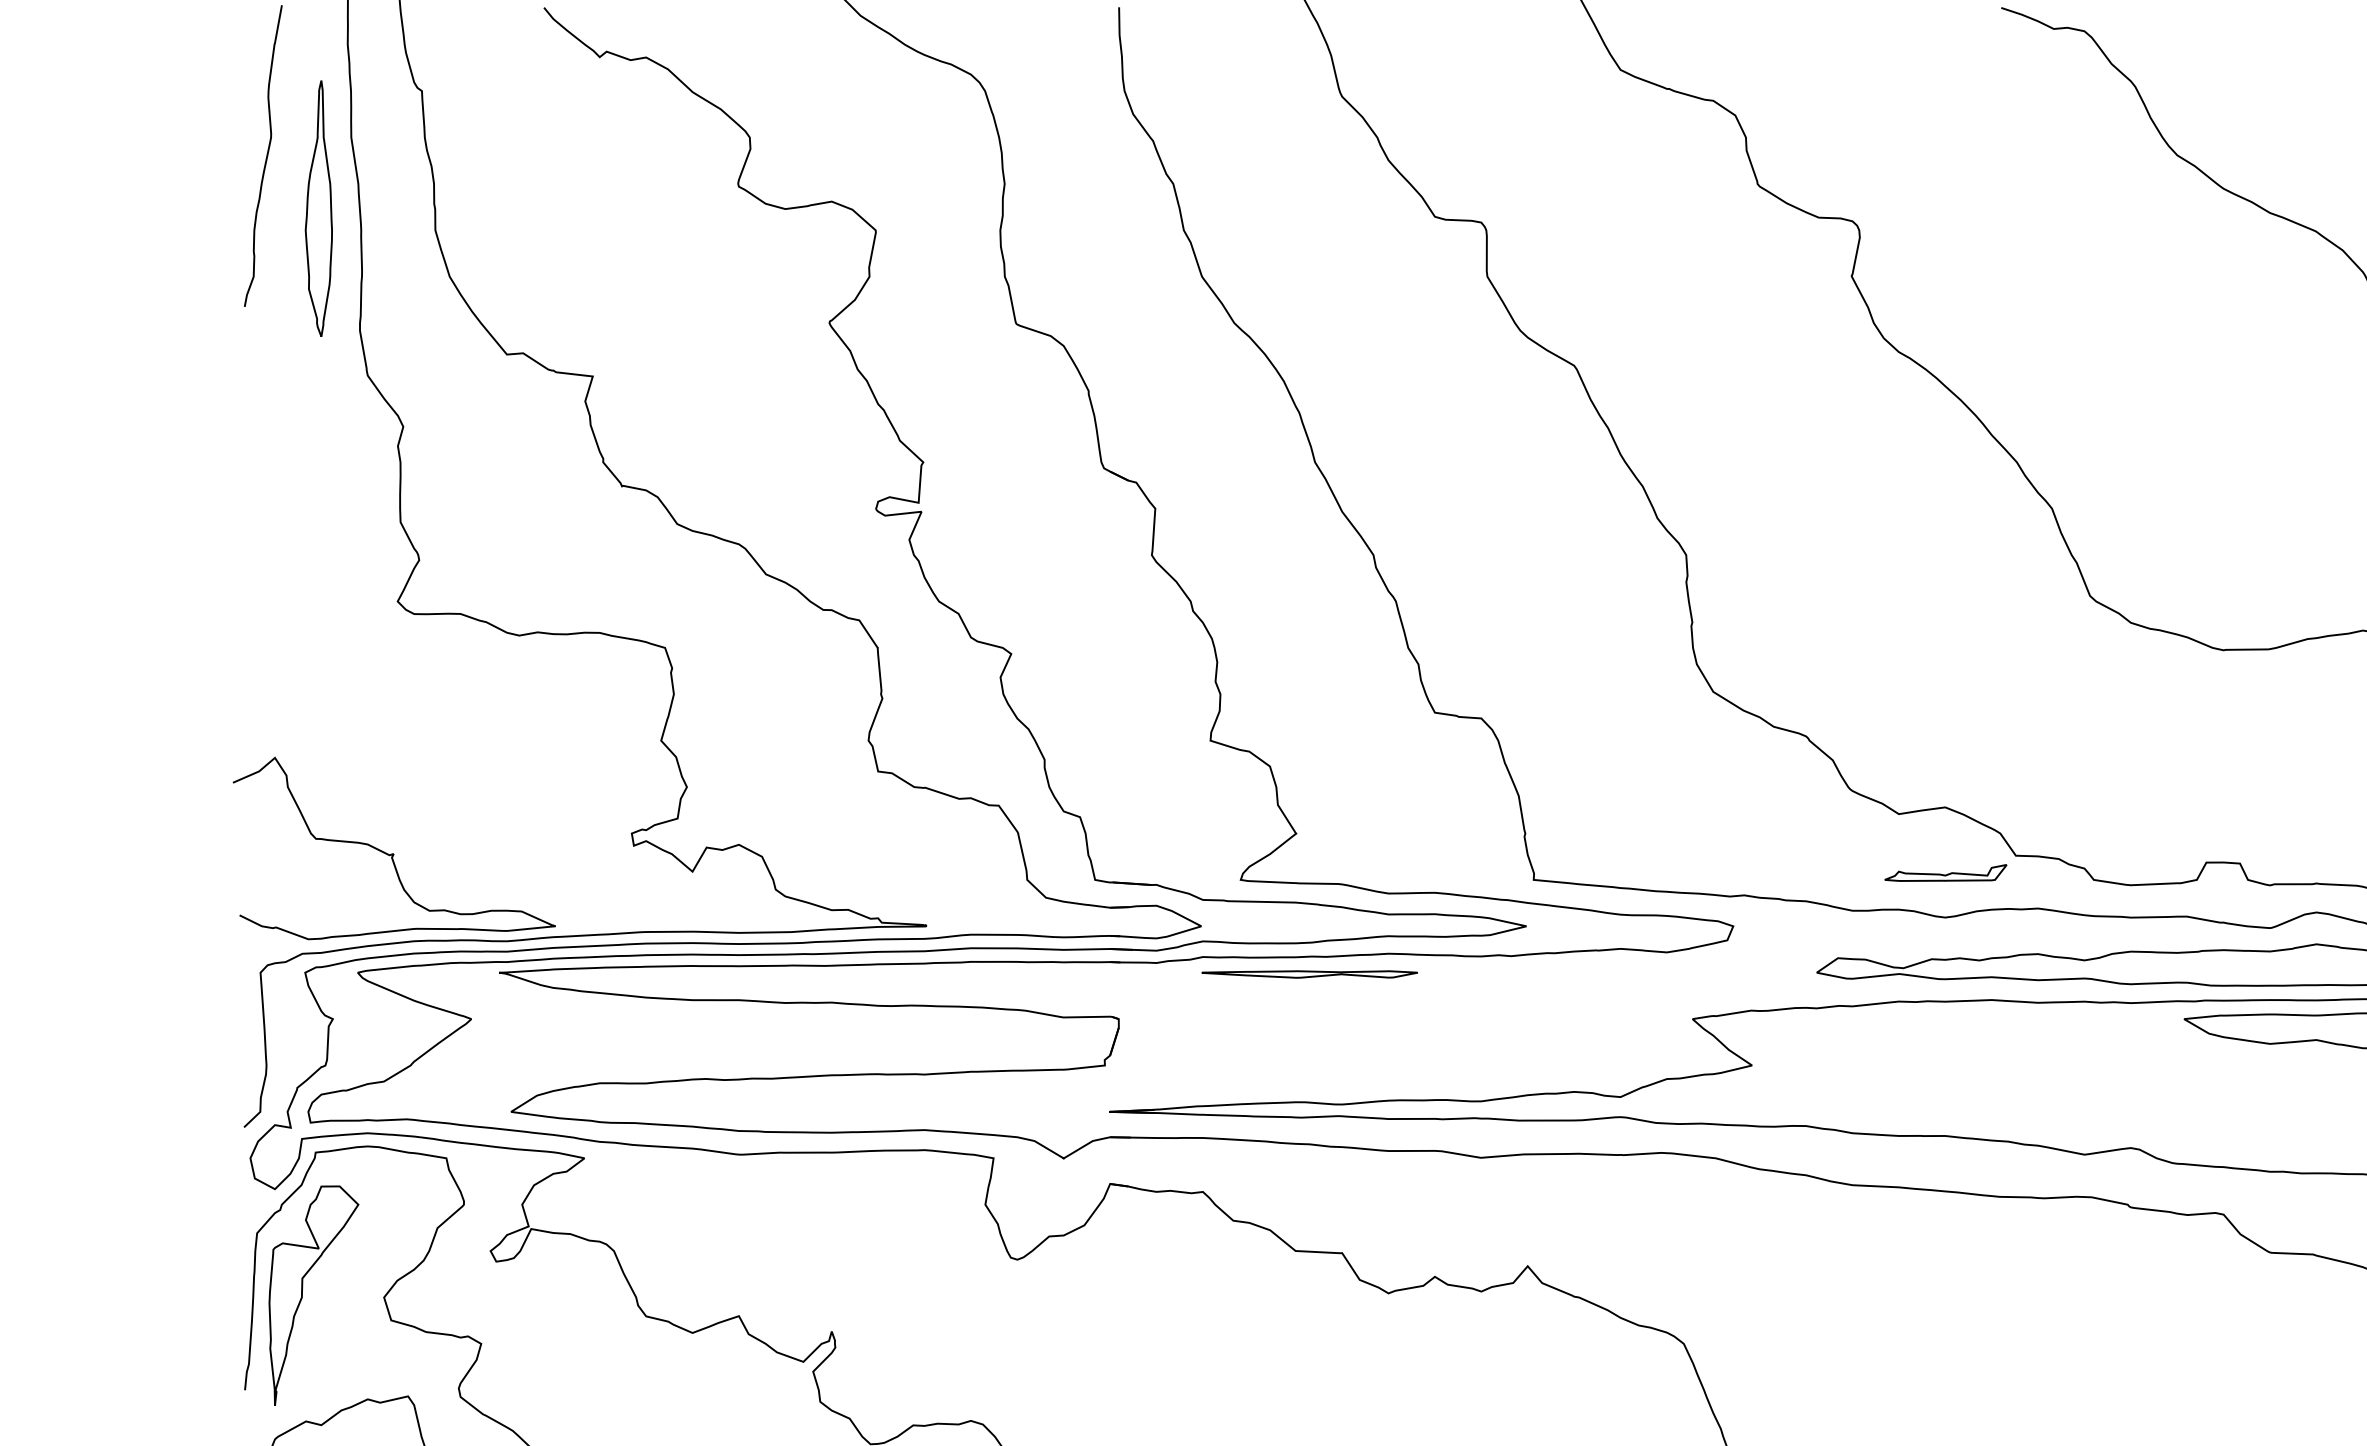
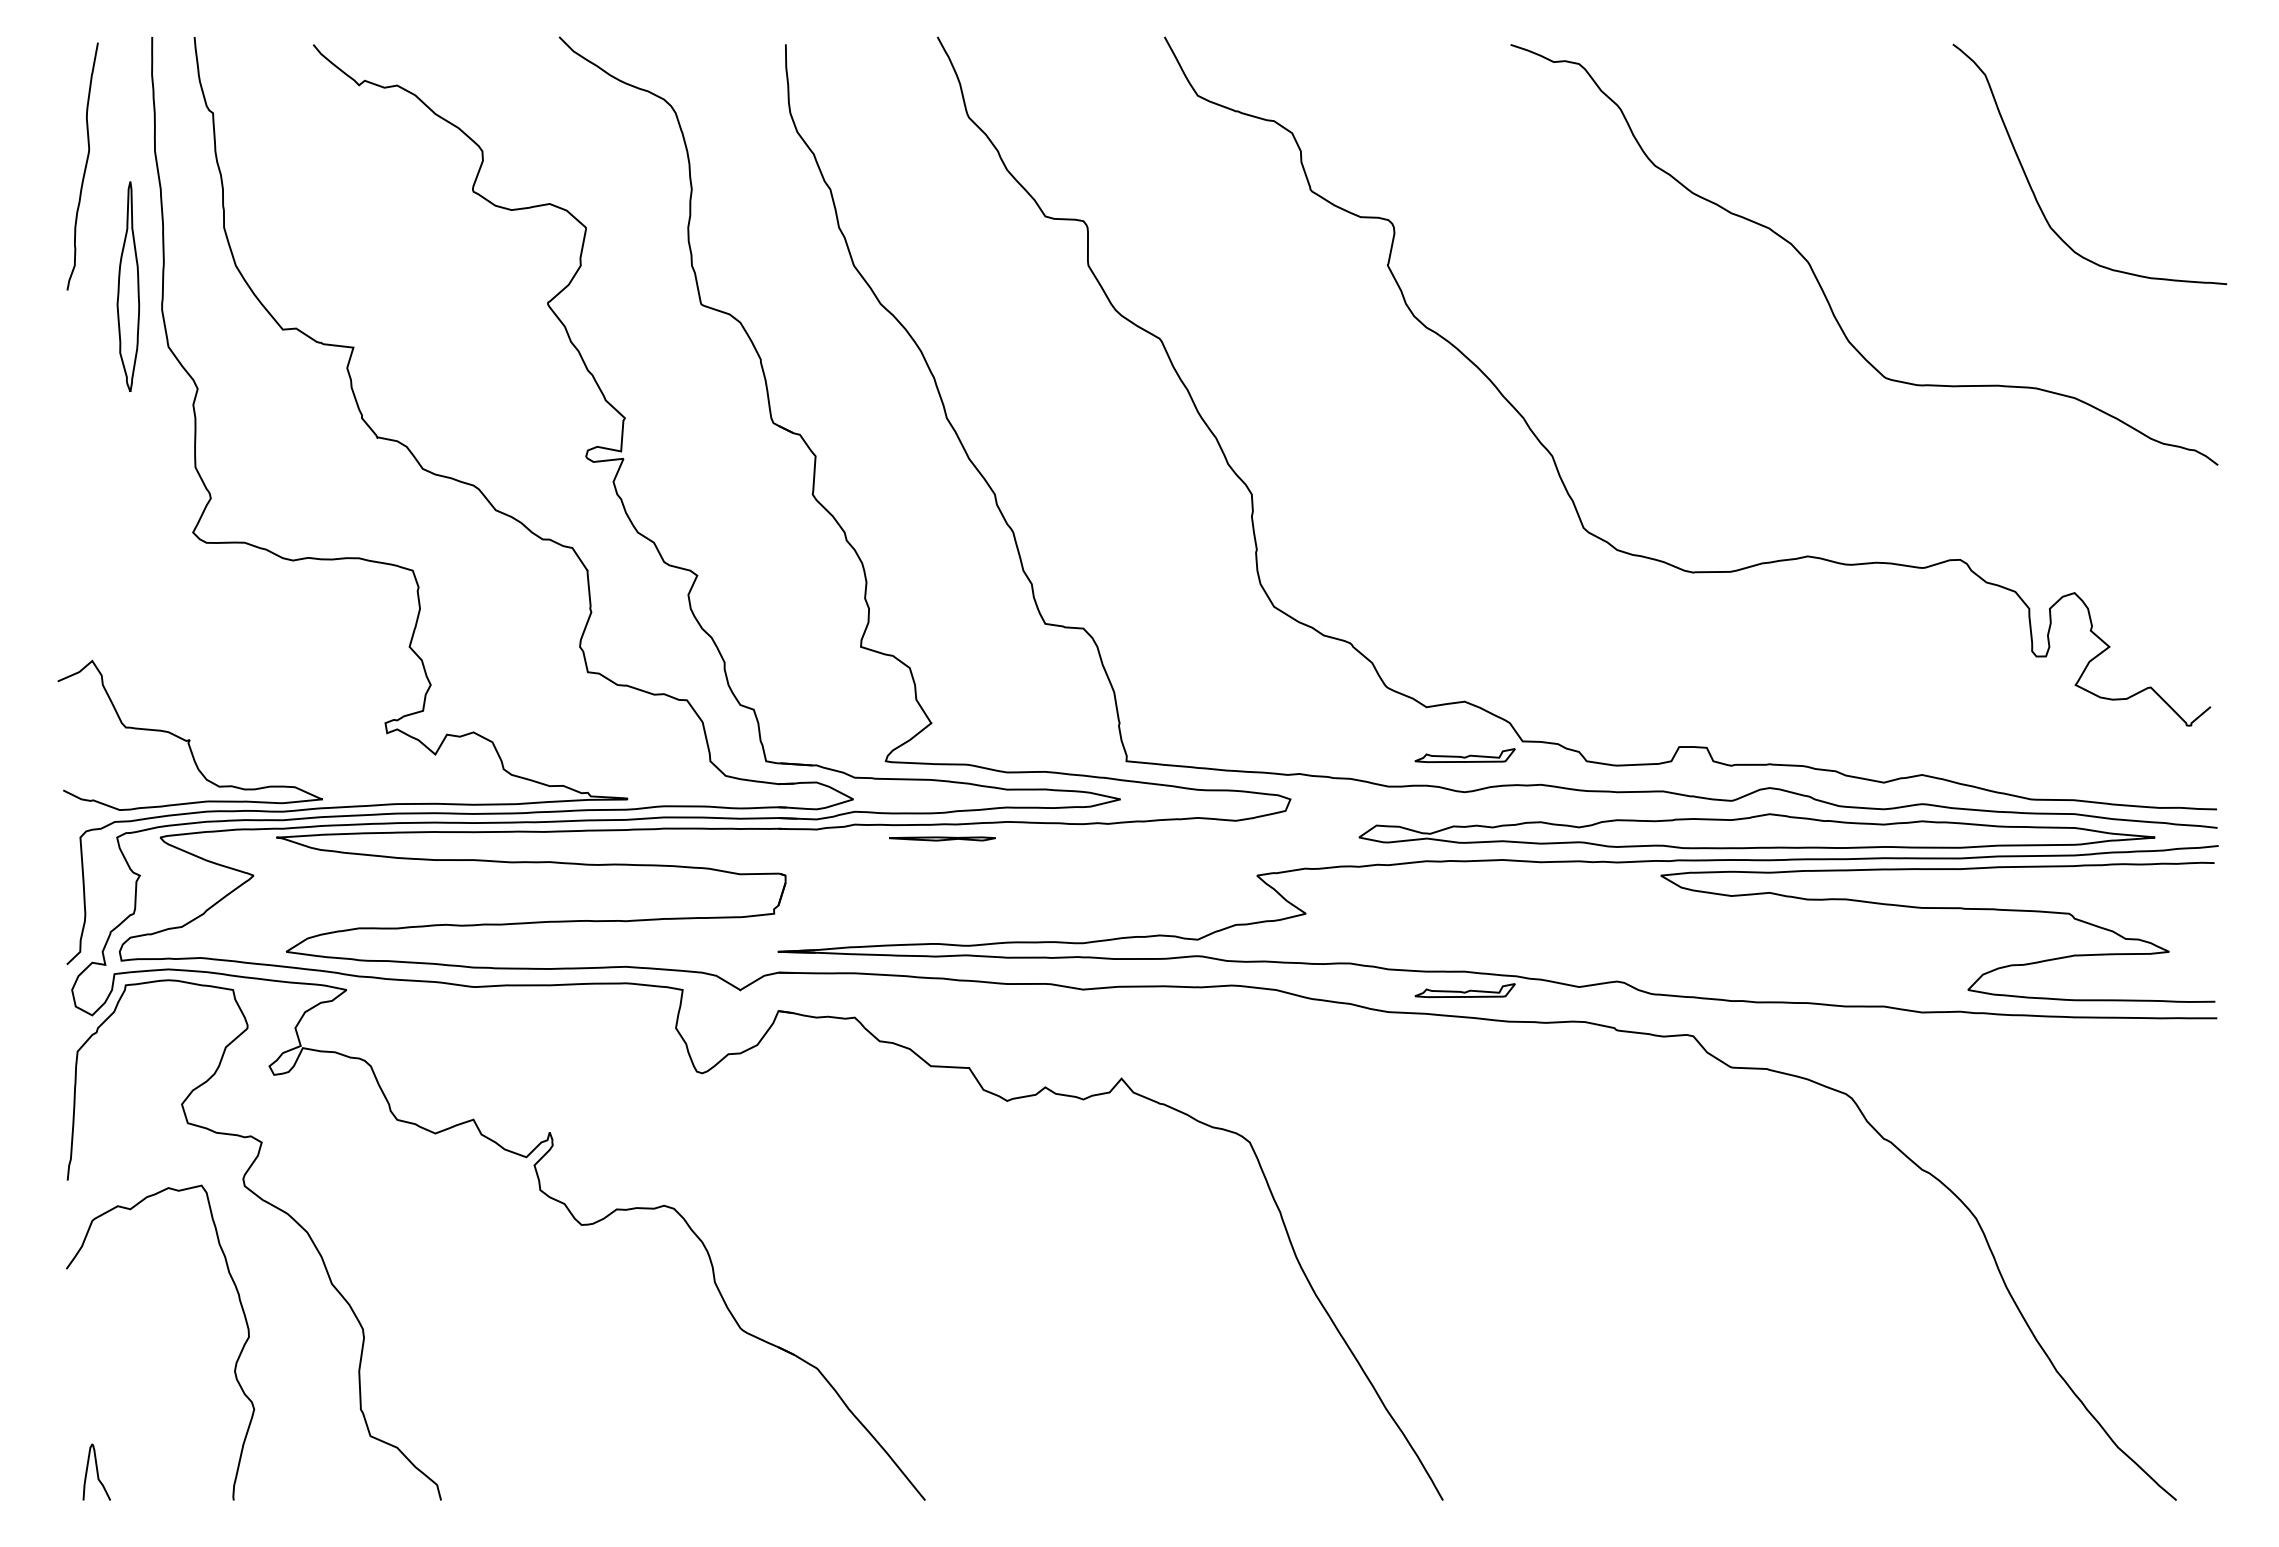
part: (319, 208) -> (128, 286), moved
part: (1309, 973) -> (942, 838), size x0.6
part: (1945, 1158) -> (1464, 990), added
part: (303, 1295) -> (115, 1102), removed

